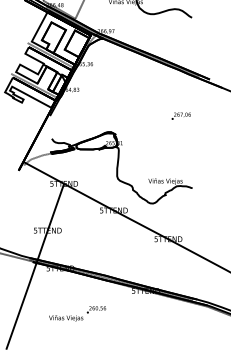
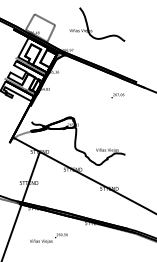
text: (180, 115) -> (117, 95), moved

